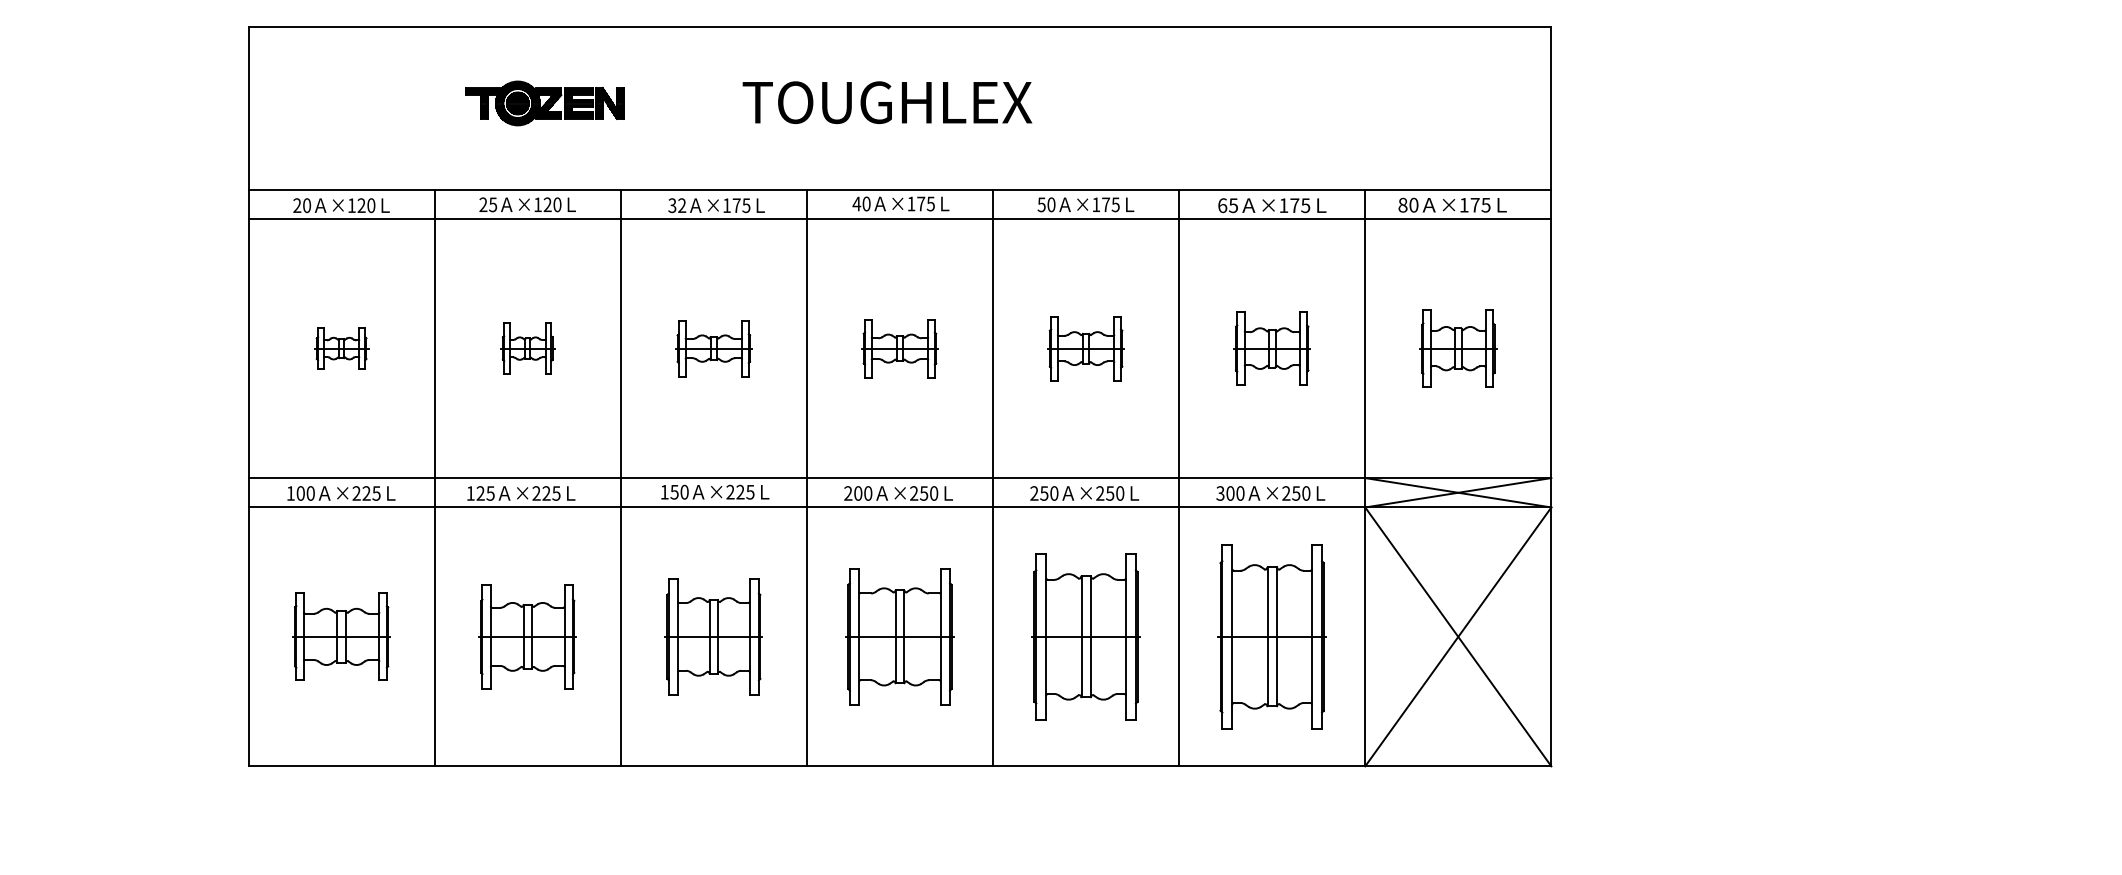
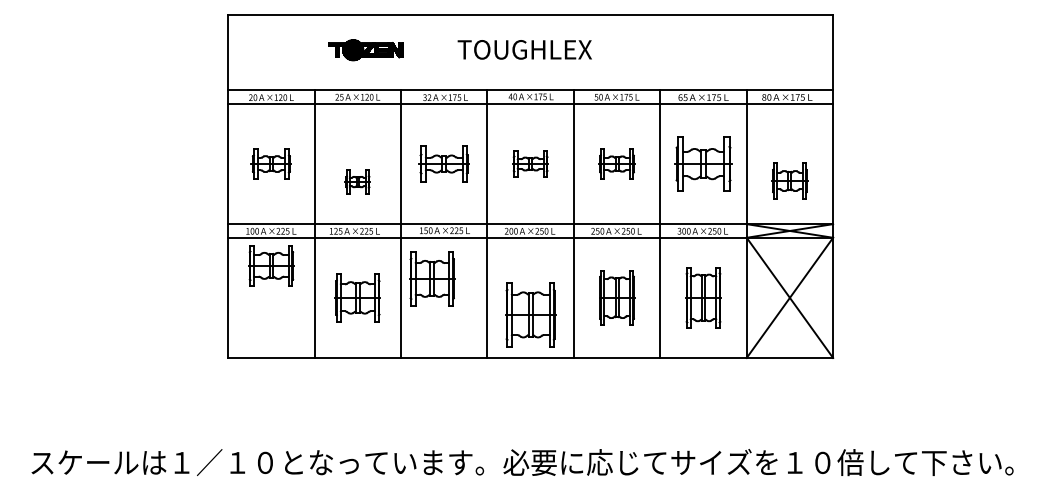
part: (341, 347) -> (271, 163), size x1.6
part: (526, 347) -> (357, 181), moved
part: (714, 347) -> (444, 163), size x1.4
part: (1272, 347) -> (703, 163), size x1.6
part: (1457, 347) -> (789, 180), moved
part: (341, 636) -> (271, 265), moved
part: (714, 636) -> (432, 278), moved
part: (899, 636) -> (530, 314), moved
part: (1084, 636) -> (616, 297), size x0.7
part: (1272, 636) -> (703, 297), size x0.7

